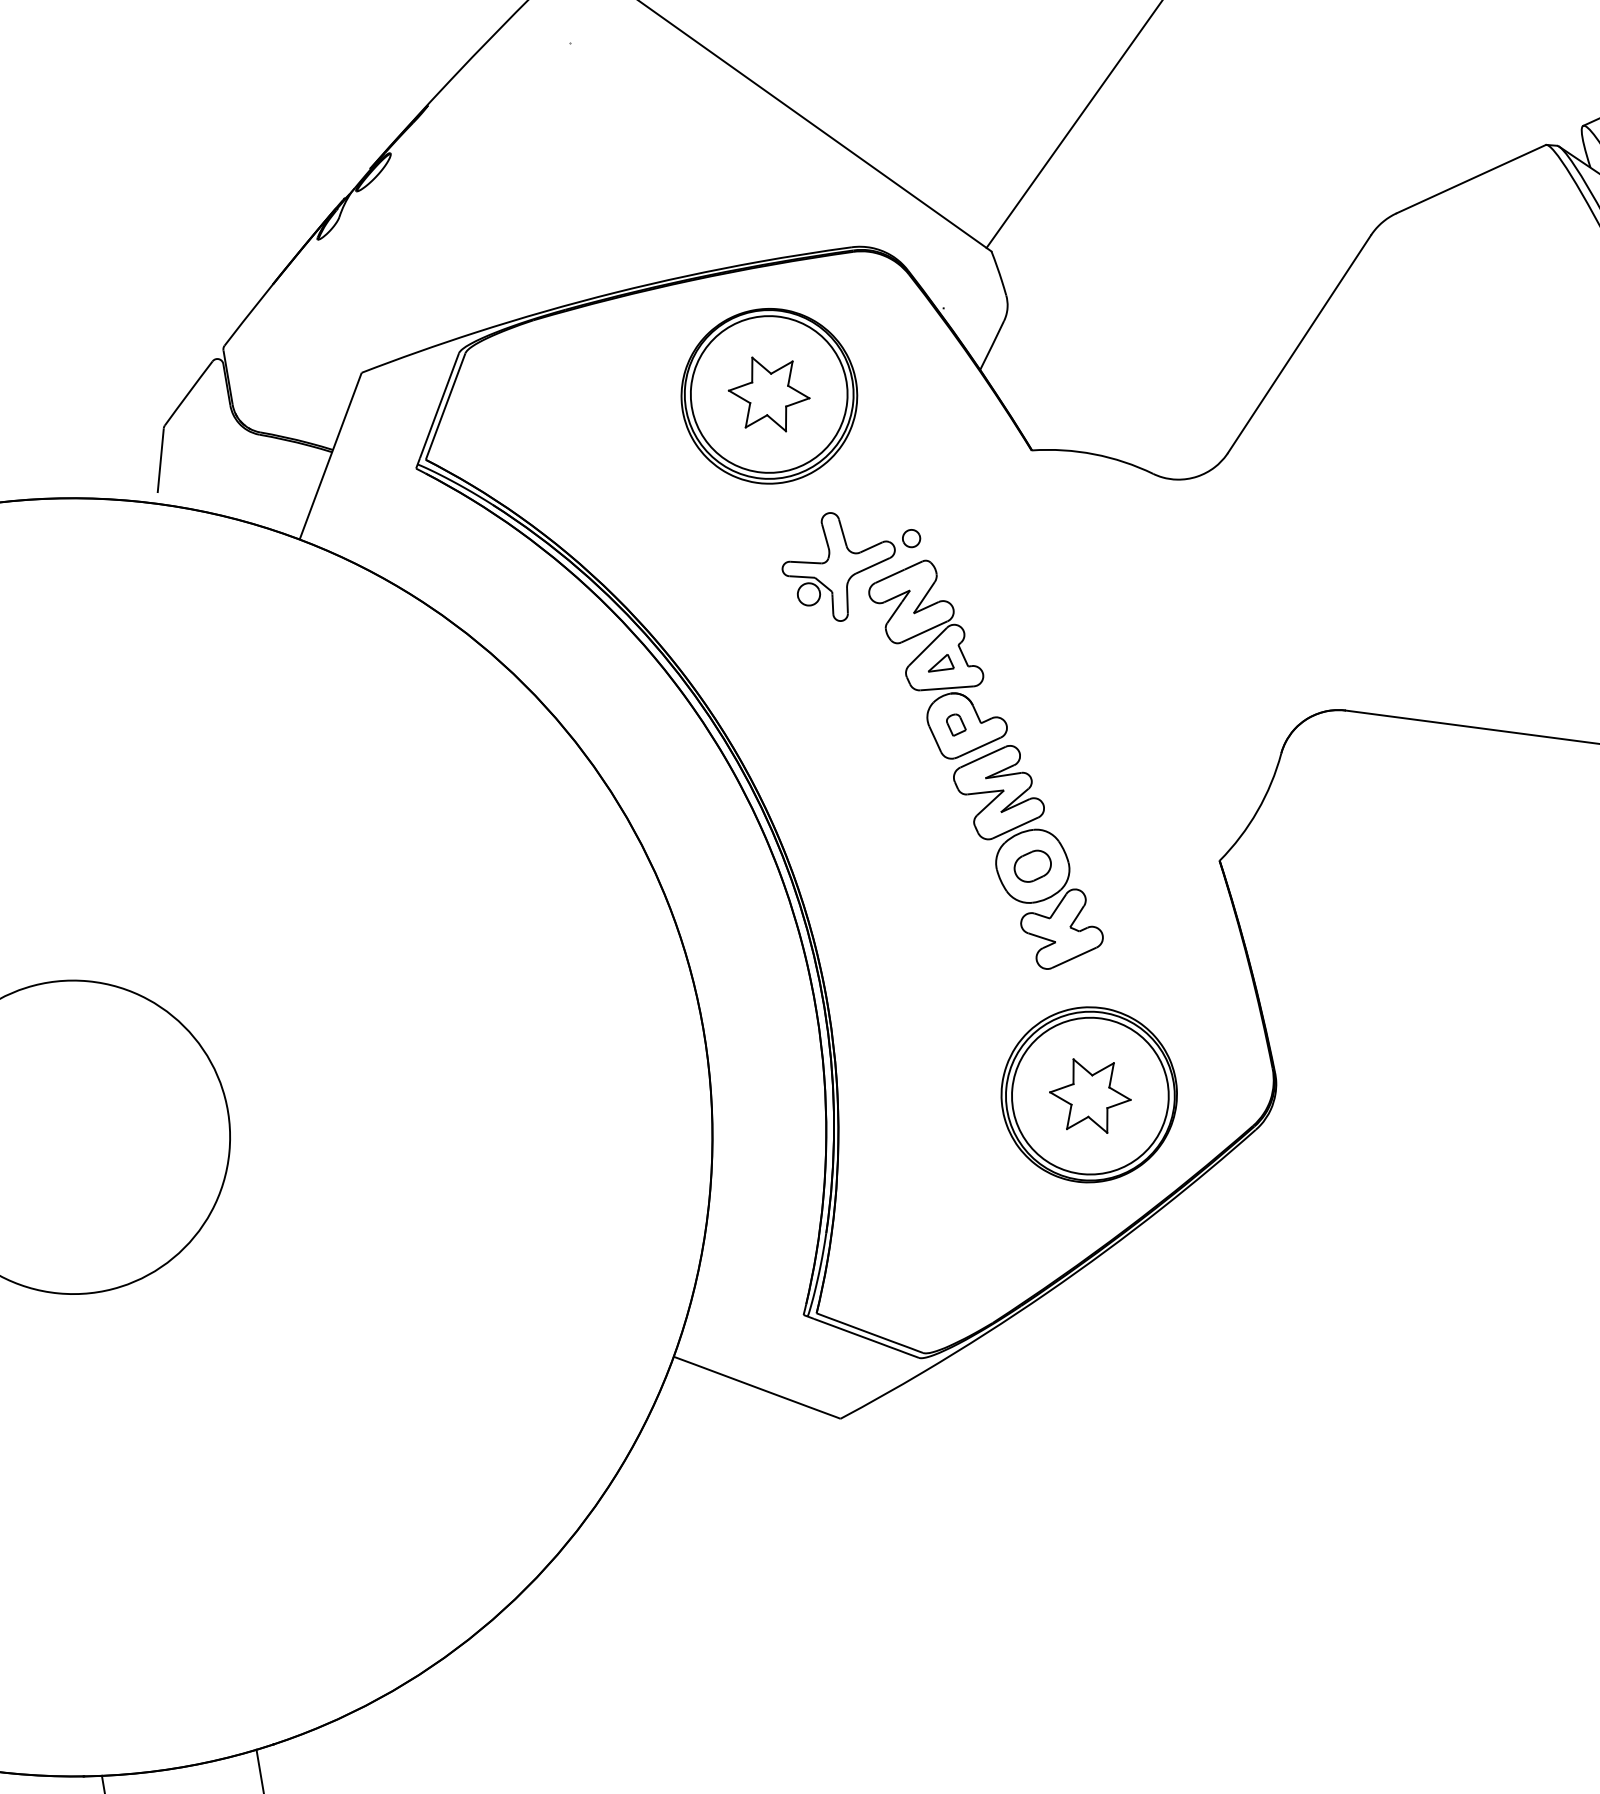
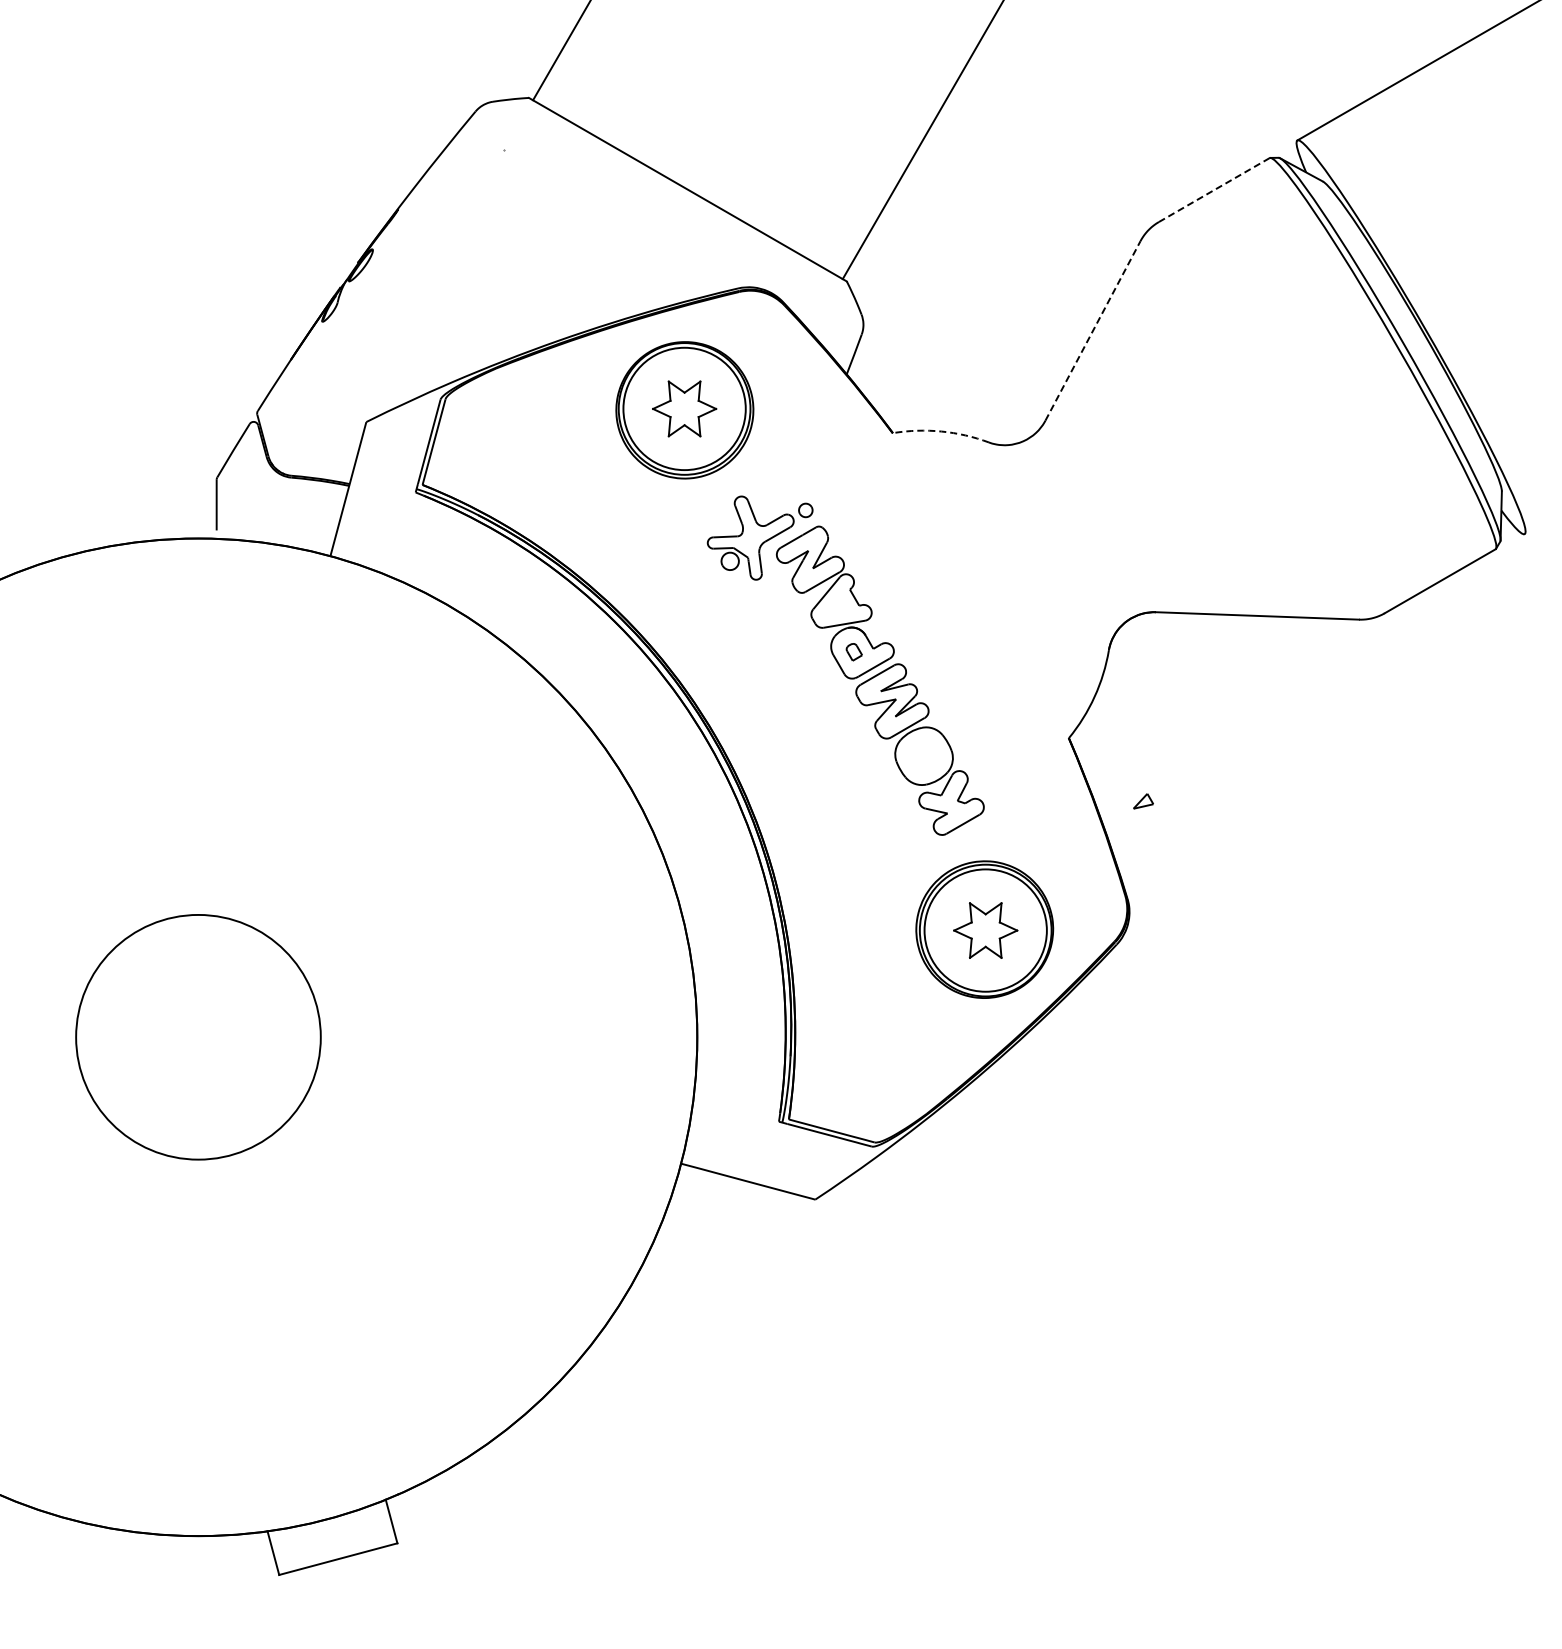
line: (1471, 179) -> (1214, 190), solid -> dashed
line: (1298, 343) -> (1092, 330), solid -> dashed
arc: (1094, 454) -> (941, 431), solid -> dashed
part: (941, 663) -> (1143, 801), moved
part: (1032, 865) -> (923, 755), removed

